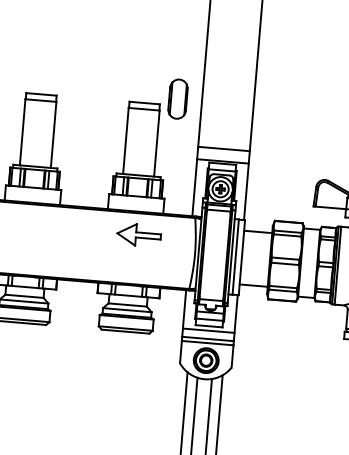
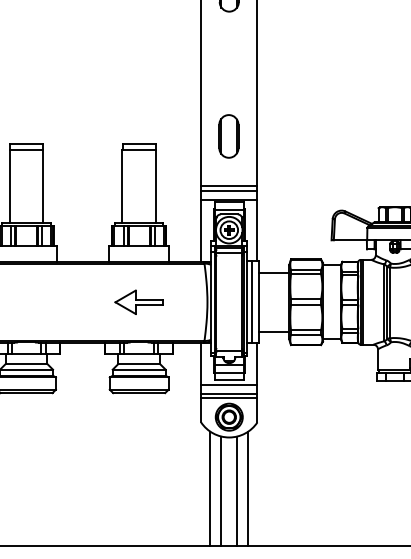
part: (177, 99) -> (228, 136), moved
line: (223, 152) -> (229, 190), added
part: (138, 234) -> (138, 301), moved

